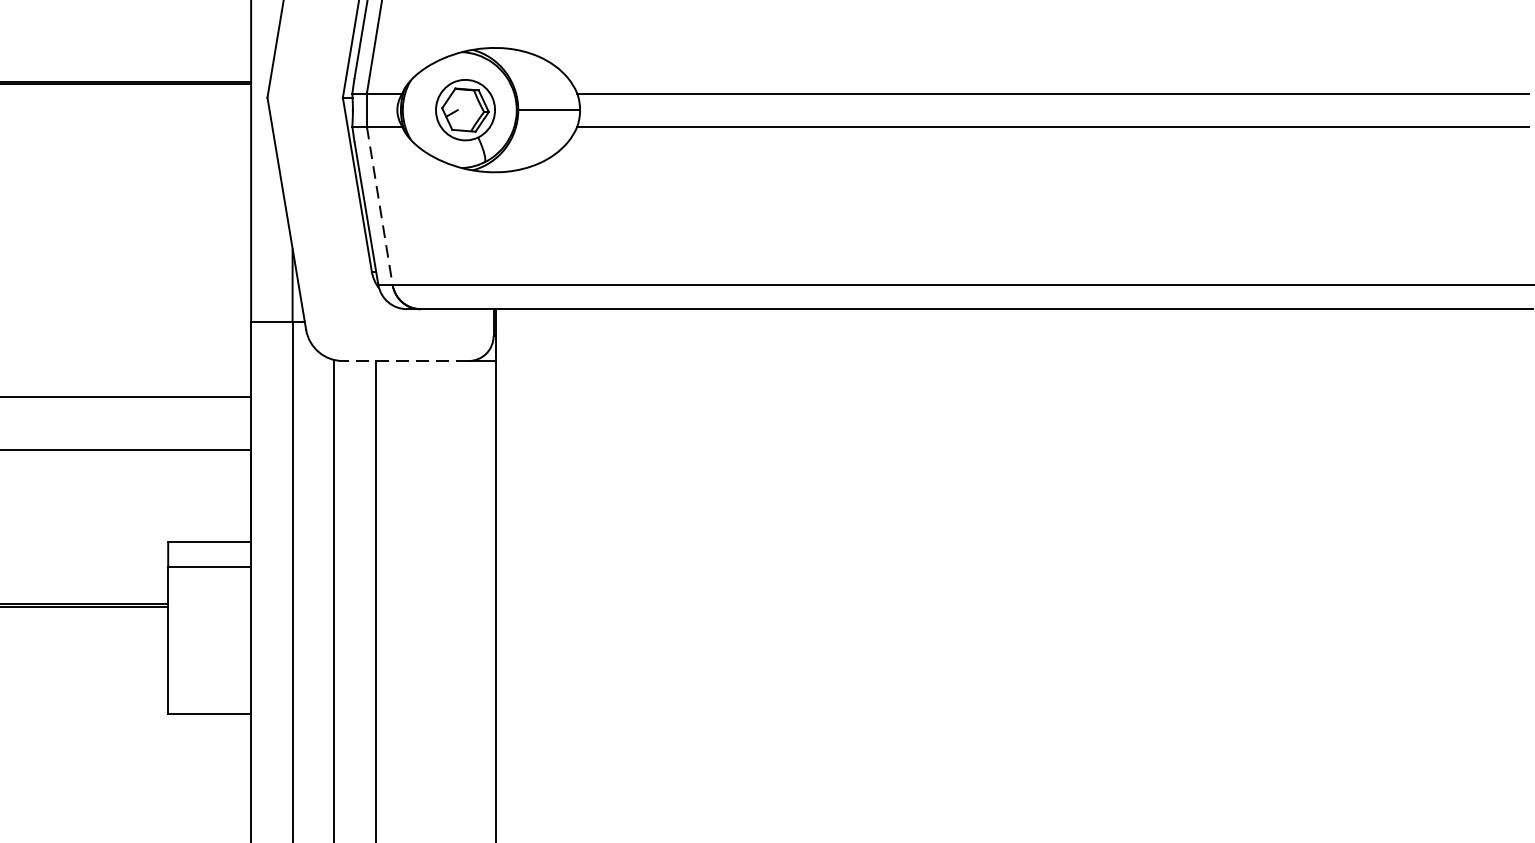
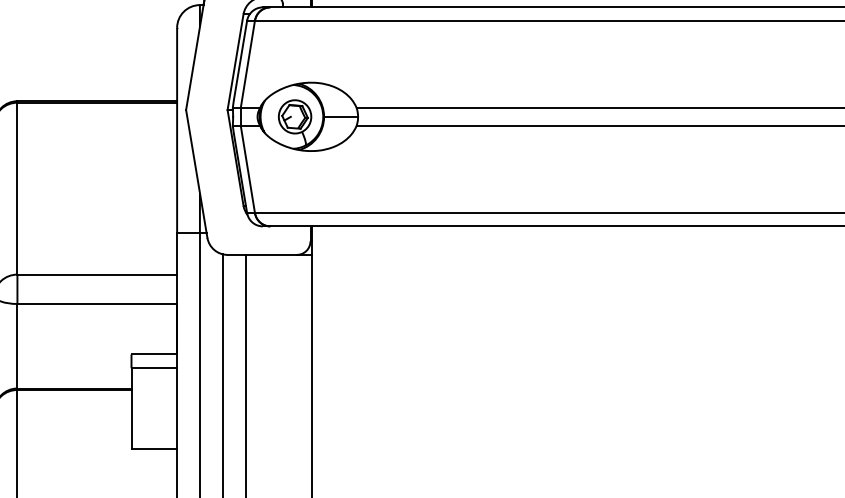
line: (379, 207) -> (247, 170), dashed -> solid
line: (406, 360) -> (262, 254), dashed -> solid

